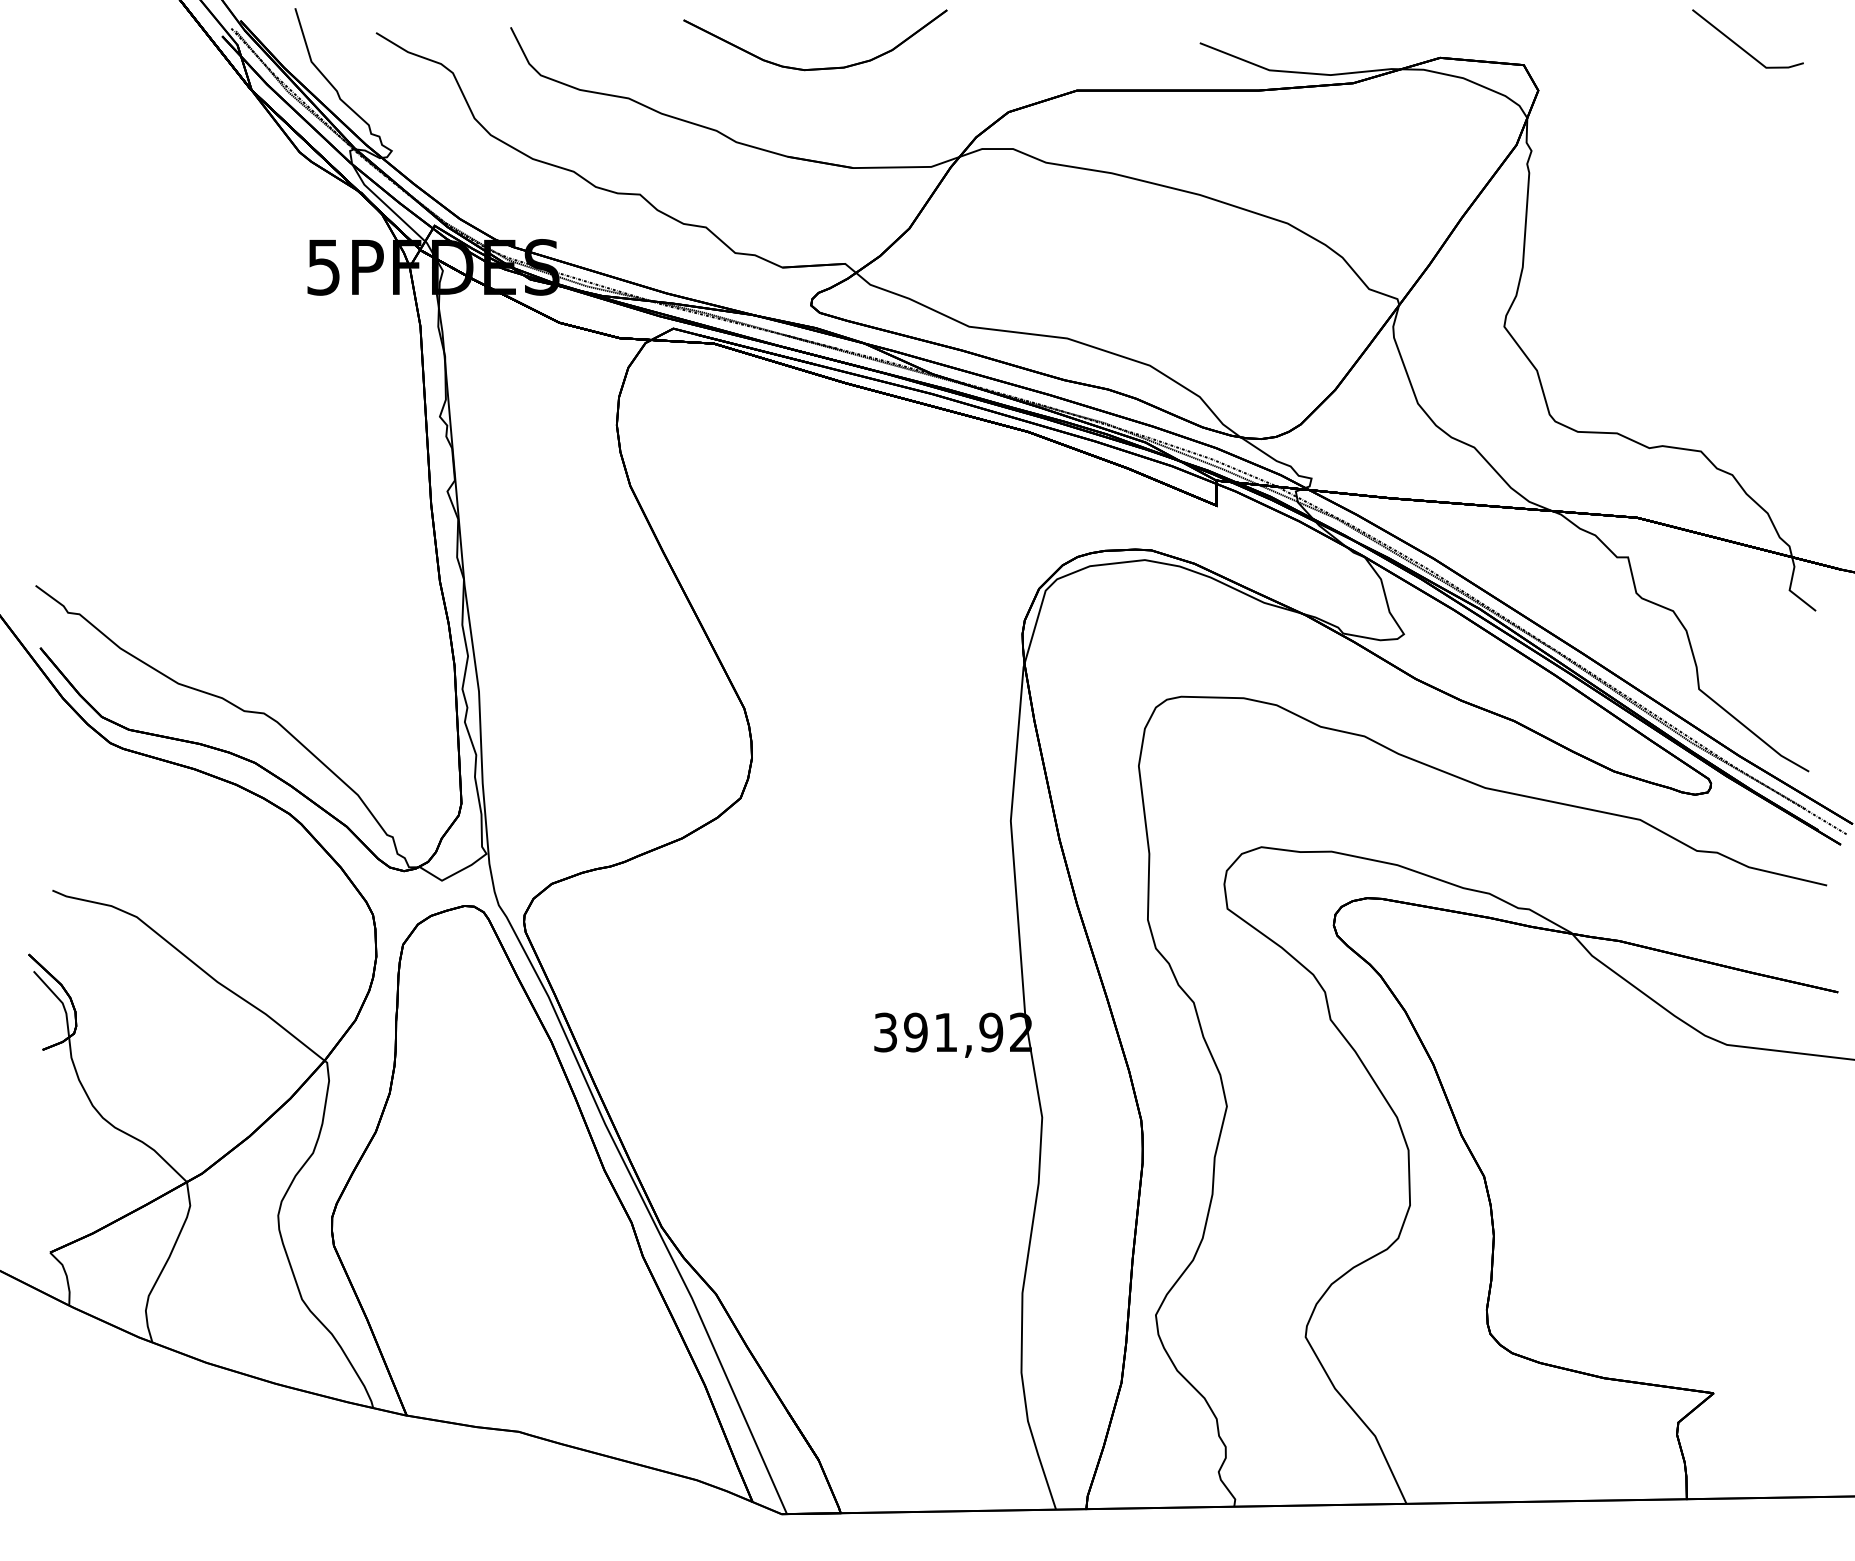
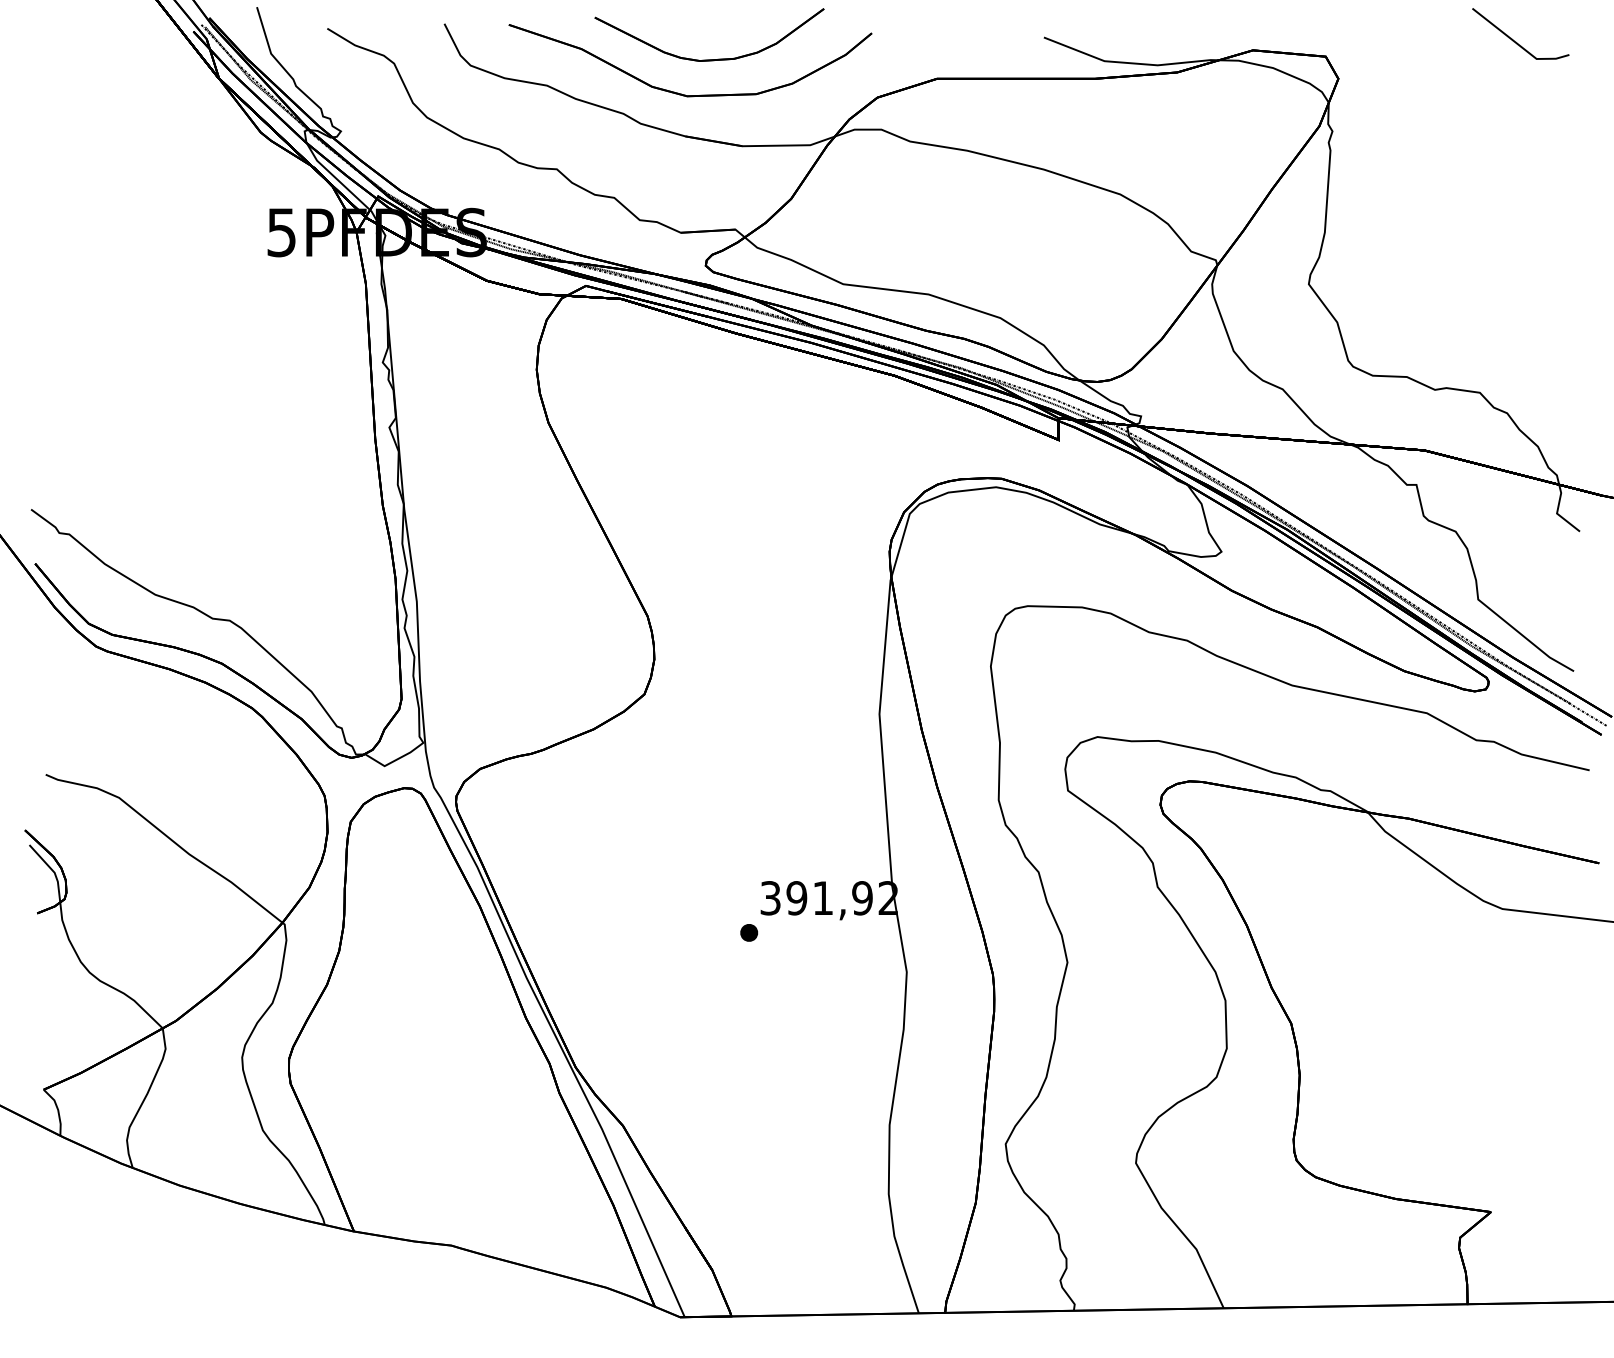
part: (779, 106) -> (678, 92), added
part: (861, 1071) -> (749, 932), added

